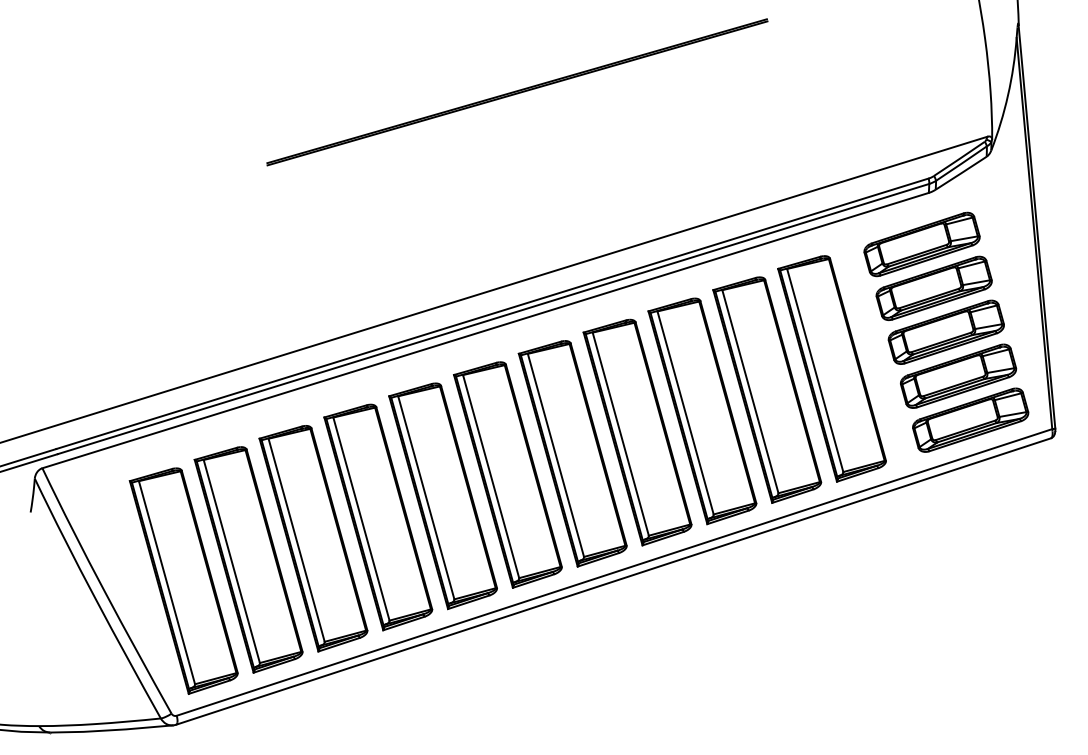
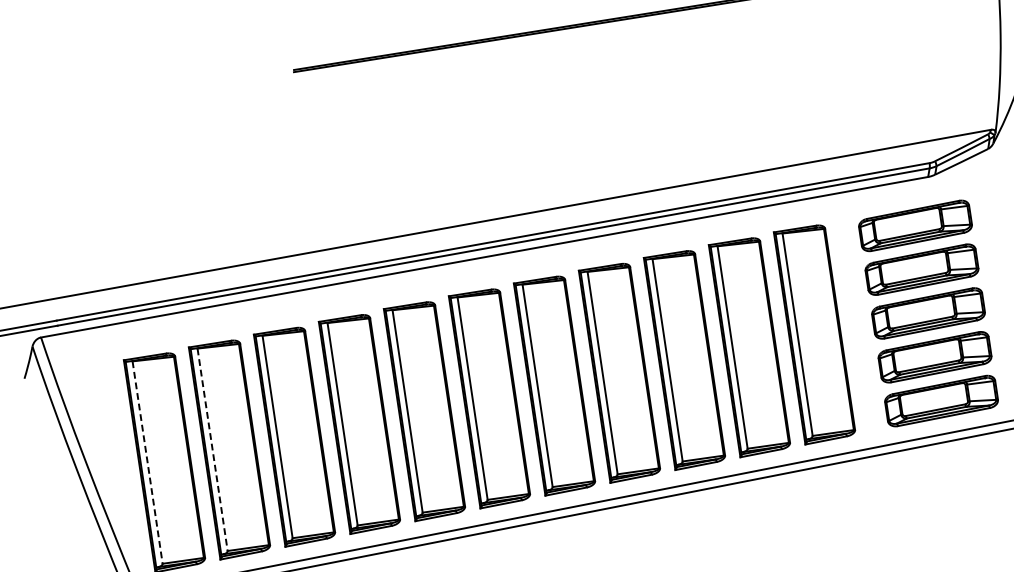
line: (231, 561) -> (212, 449), solid -> dashed
line: (167, 583) -> (148, 463), solid -> dashed

